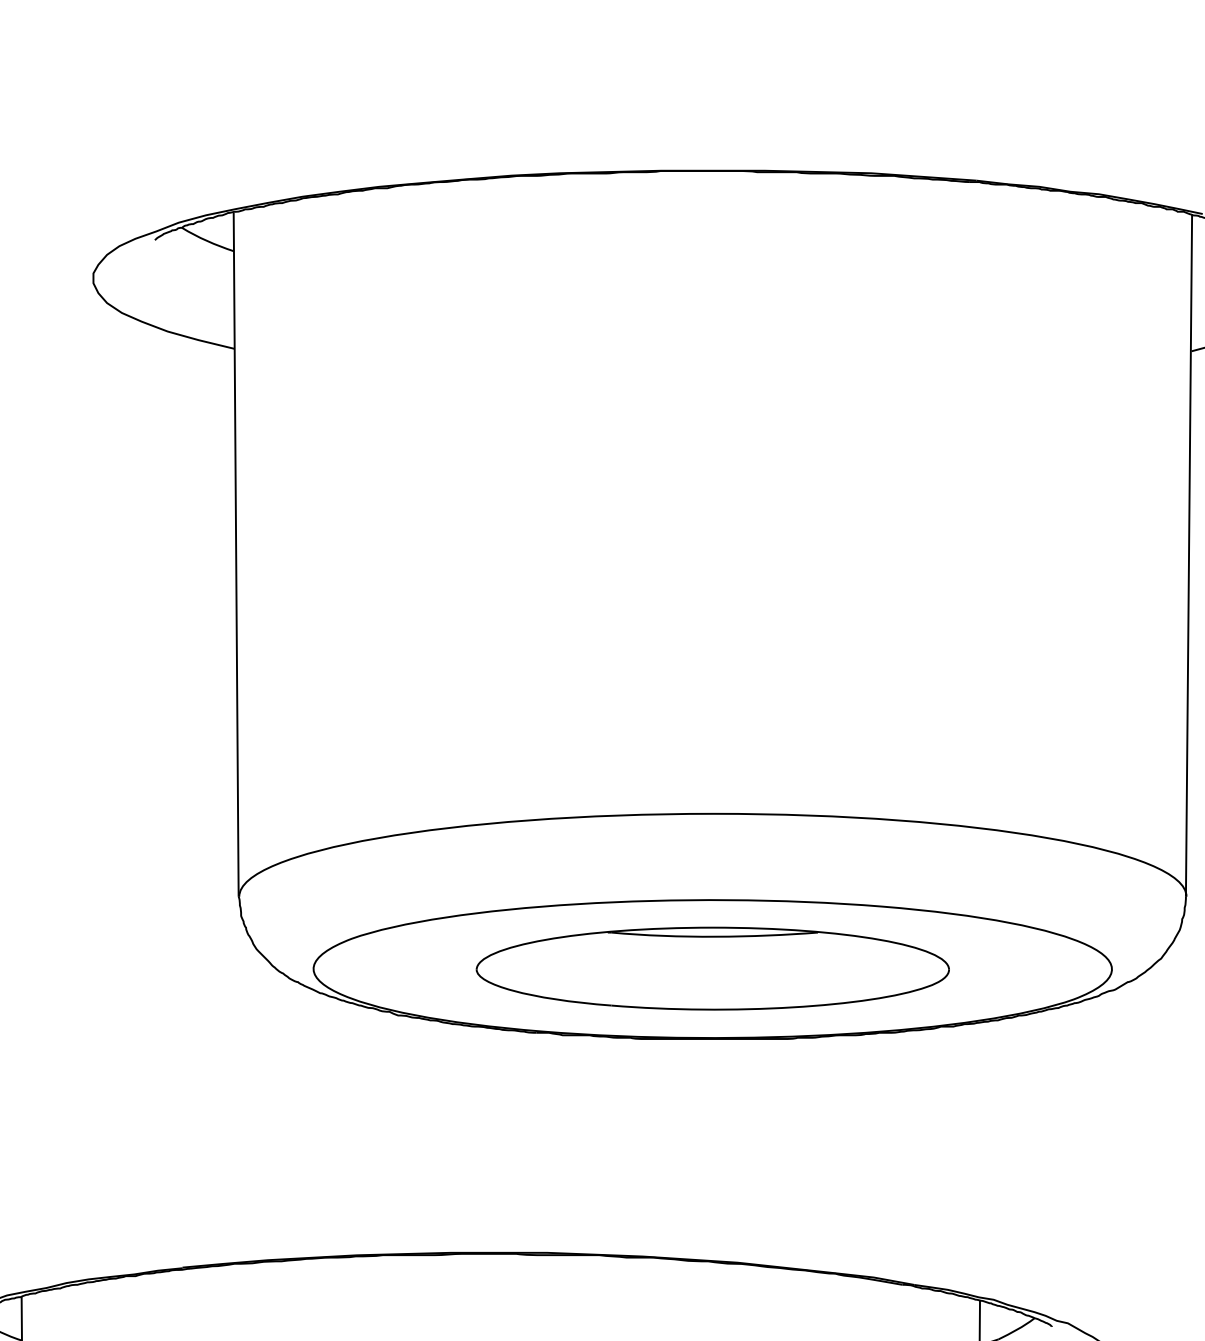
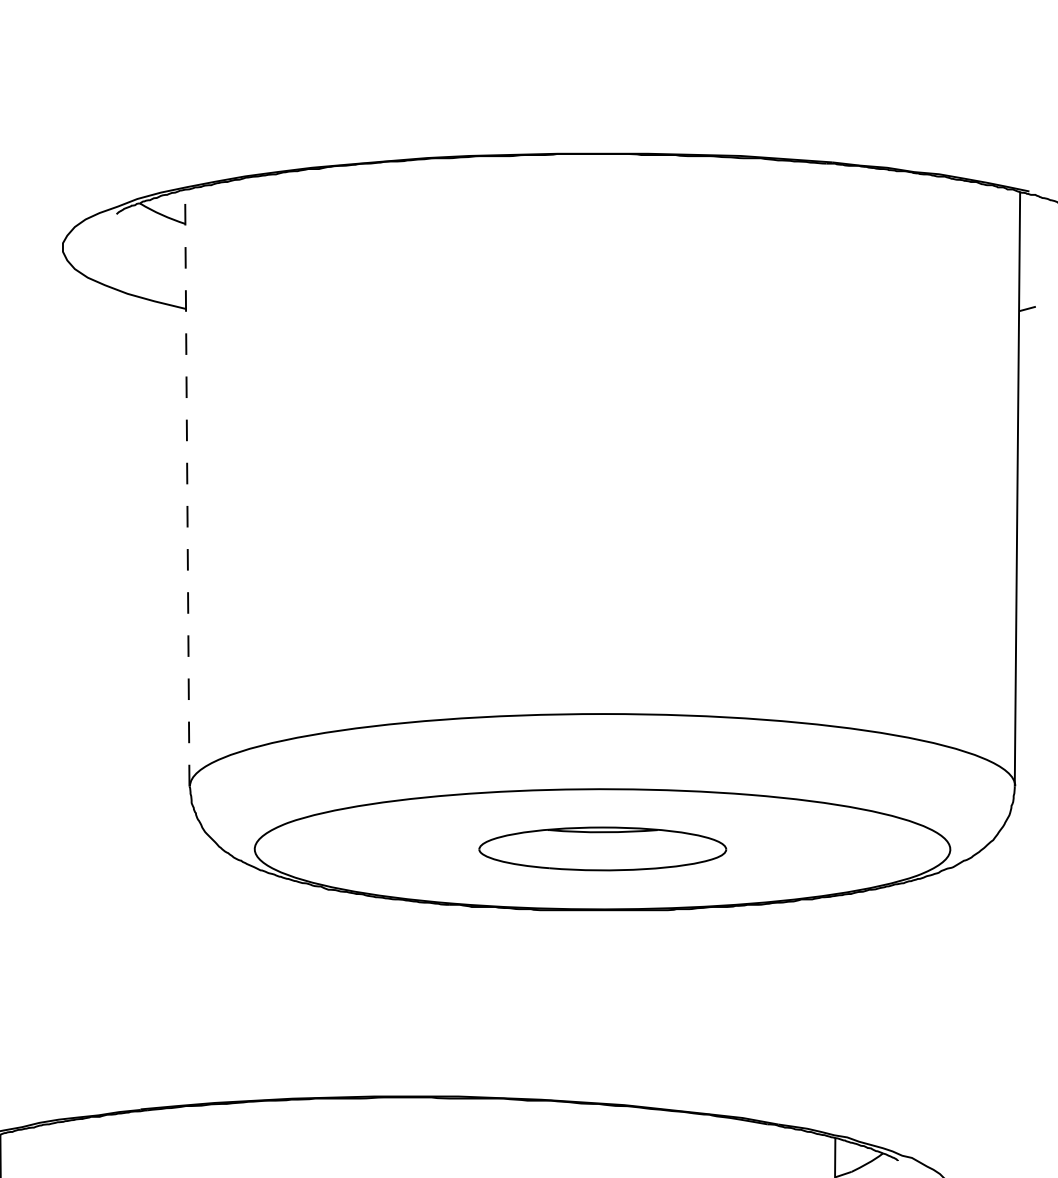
line: (236, 554) -> (187, 488), solid -> dashed
part: (712, 968) -> (602, 848), size x0.6

